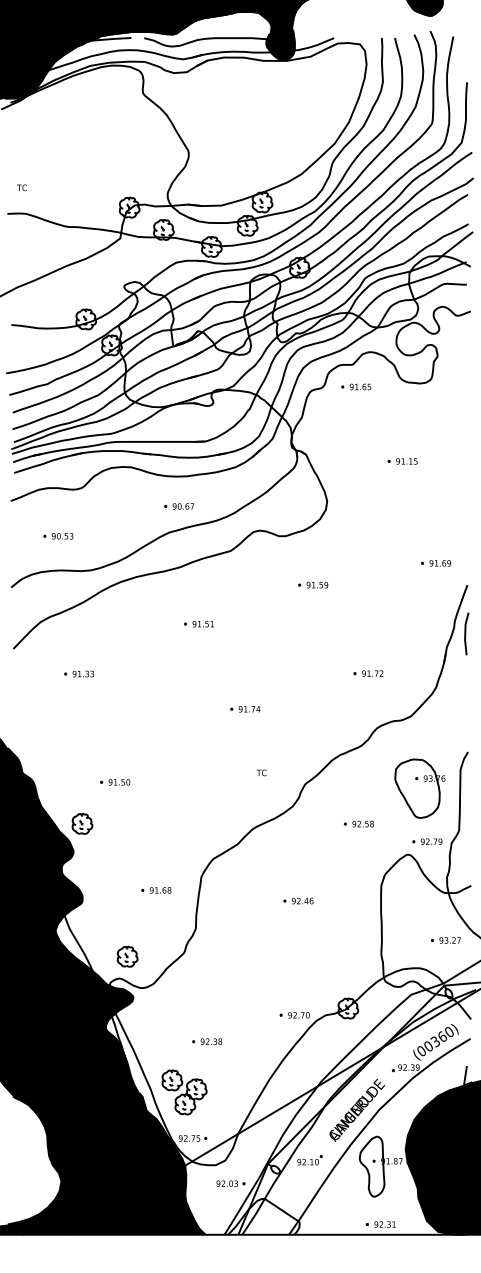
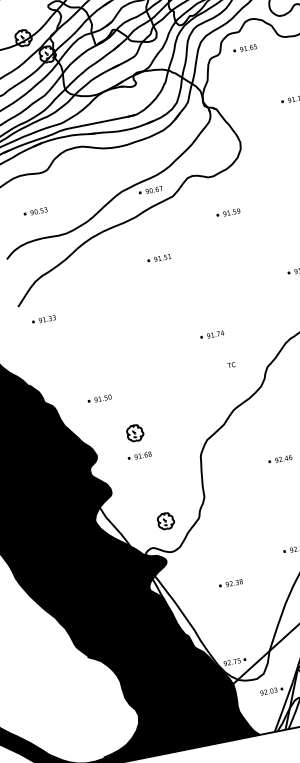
part: (179, 506) -> (151, 190), moved
part: (313, 584) -> (228, 212), moved
part: (79, 673) -> (44, 319), moved
part: (245, 709) -> (212, 335), moved
part: (115, 782) -> (100, 399), moved
part: (82, 823) -> (135, 432), moved
part: (156, 890) -> (139, 456), moved
part: (127, 956) -> (165, 521), moved
part: (184, 1092) -> (221, 627), removed

